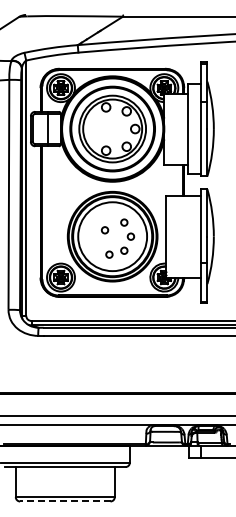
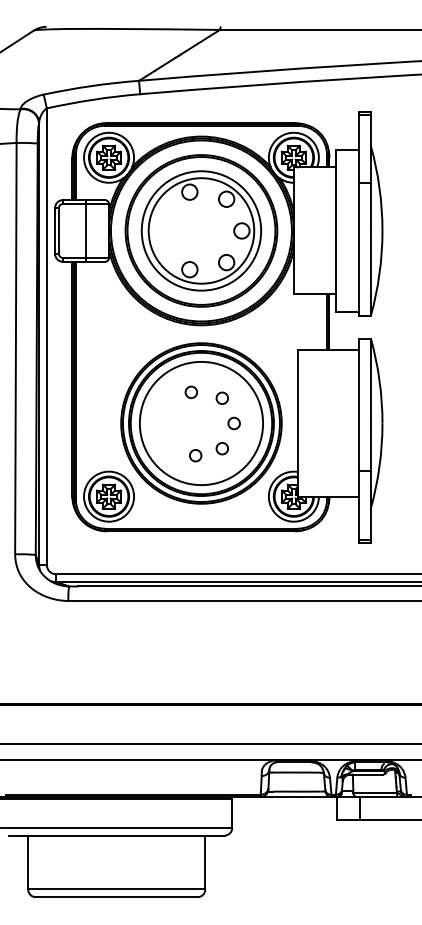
circle: (104, 230) -> (190, 392), moved
line: (64, 501) -> (115, 897), dashed -> solid

